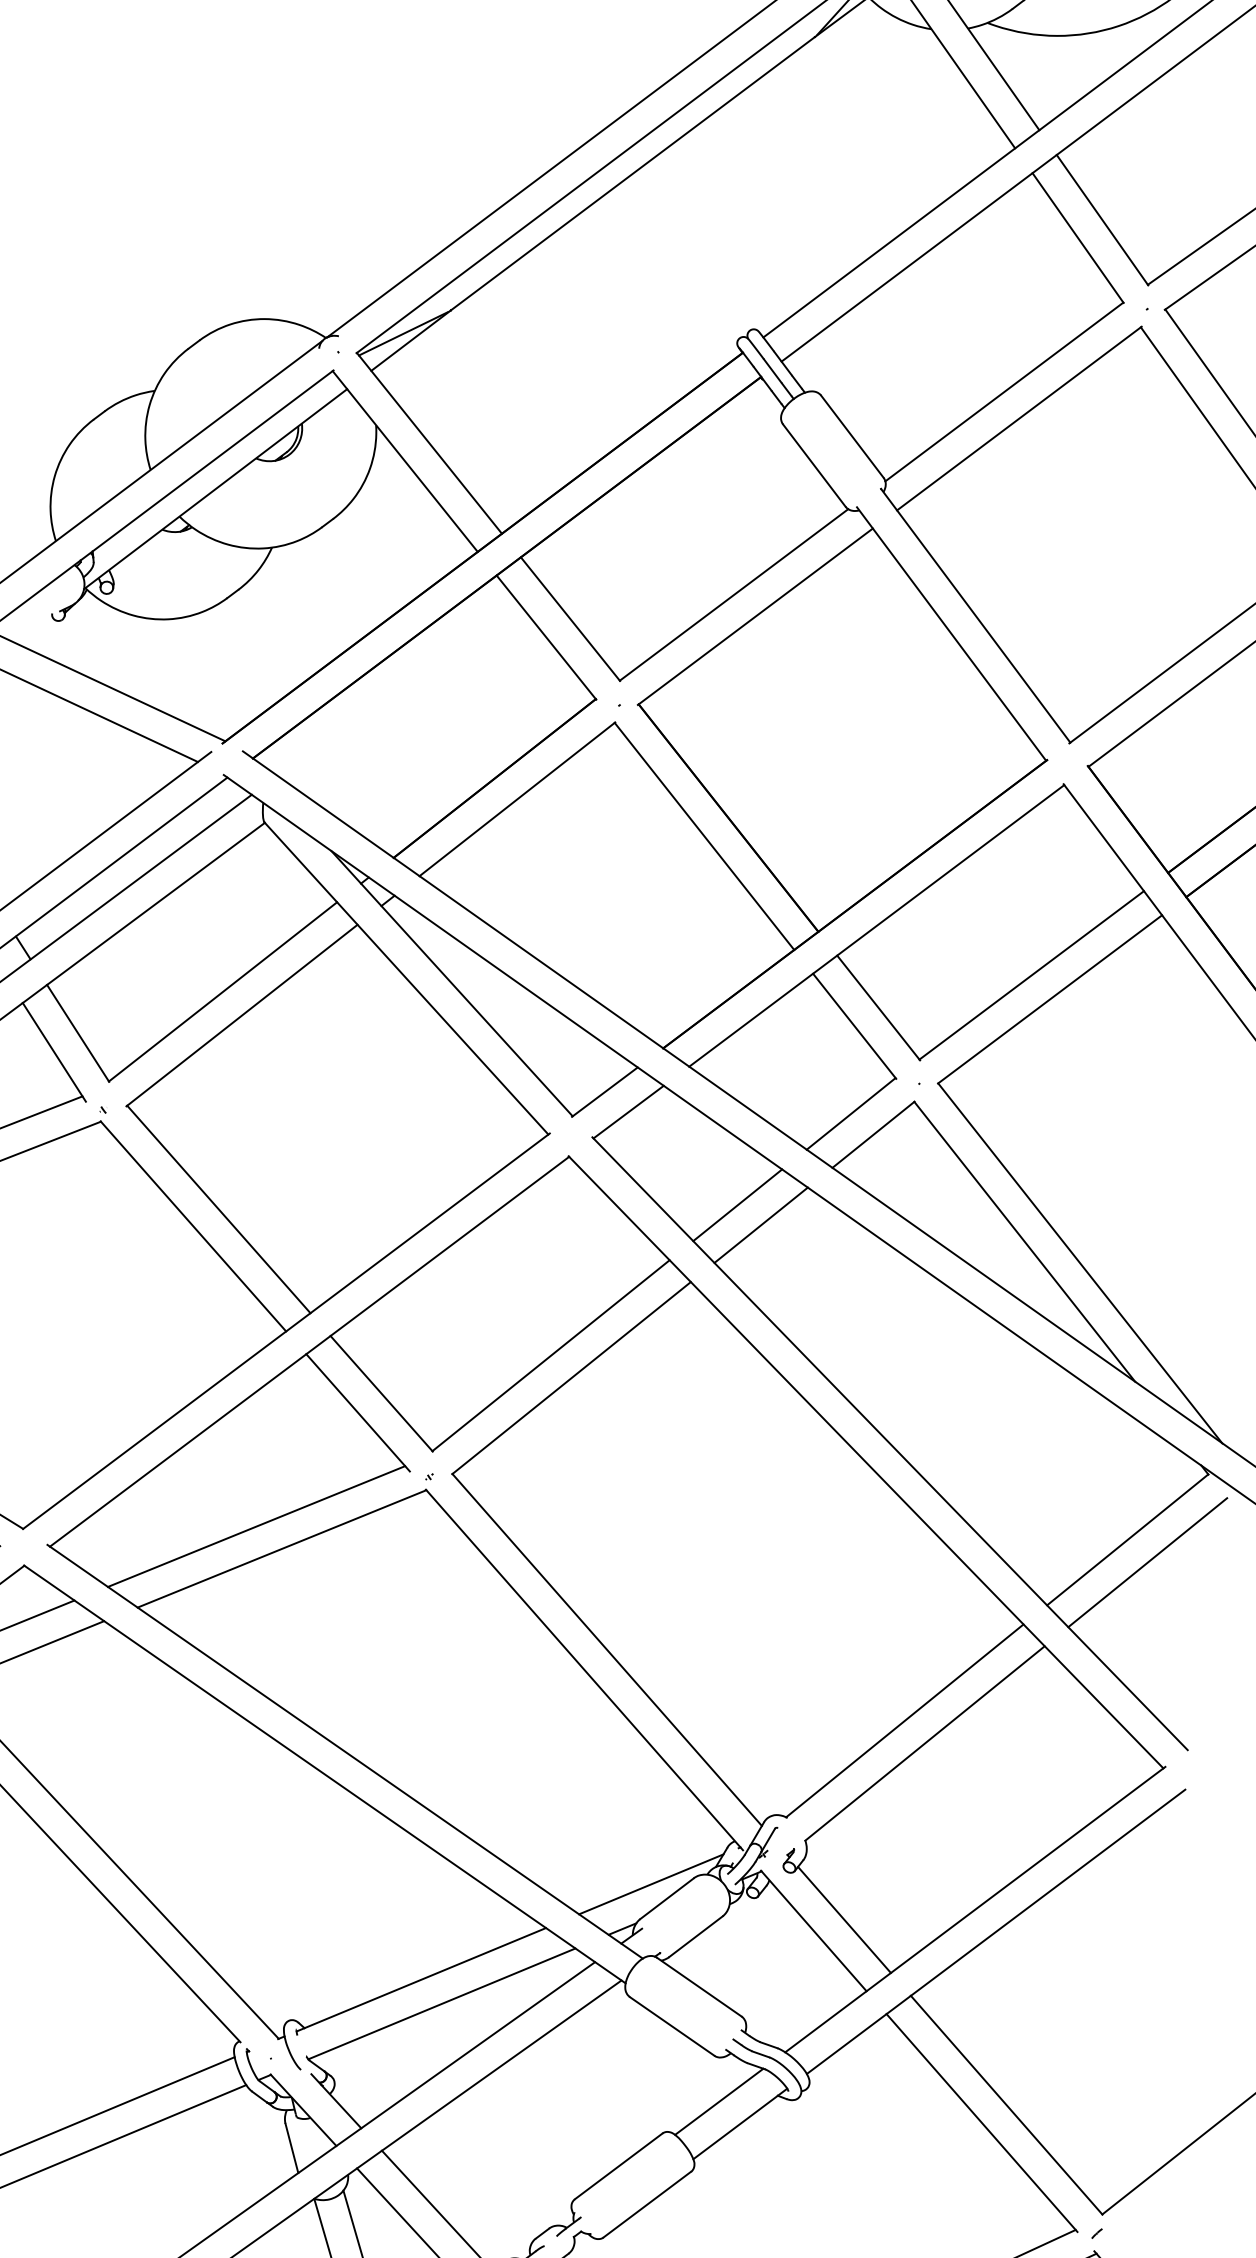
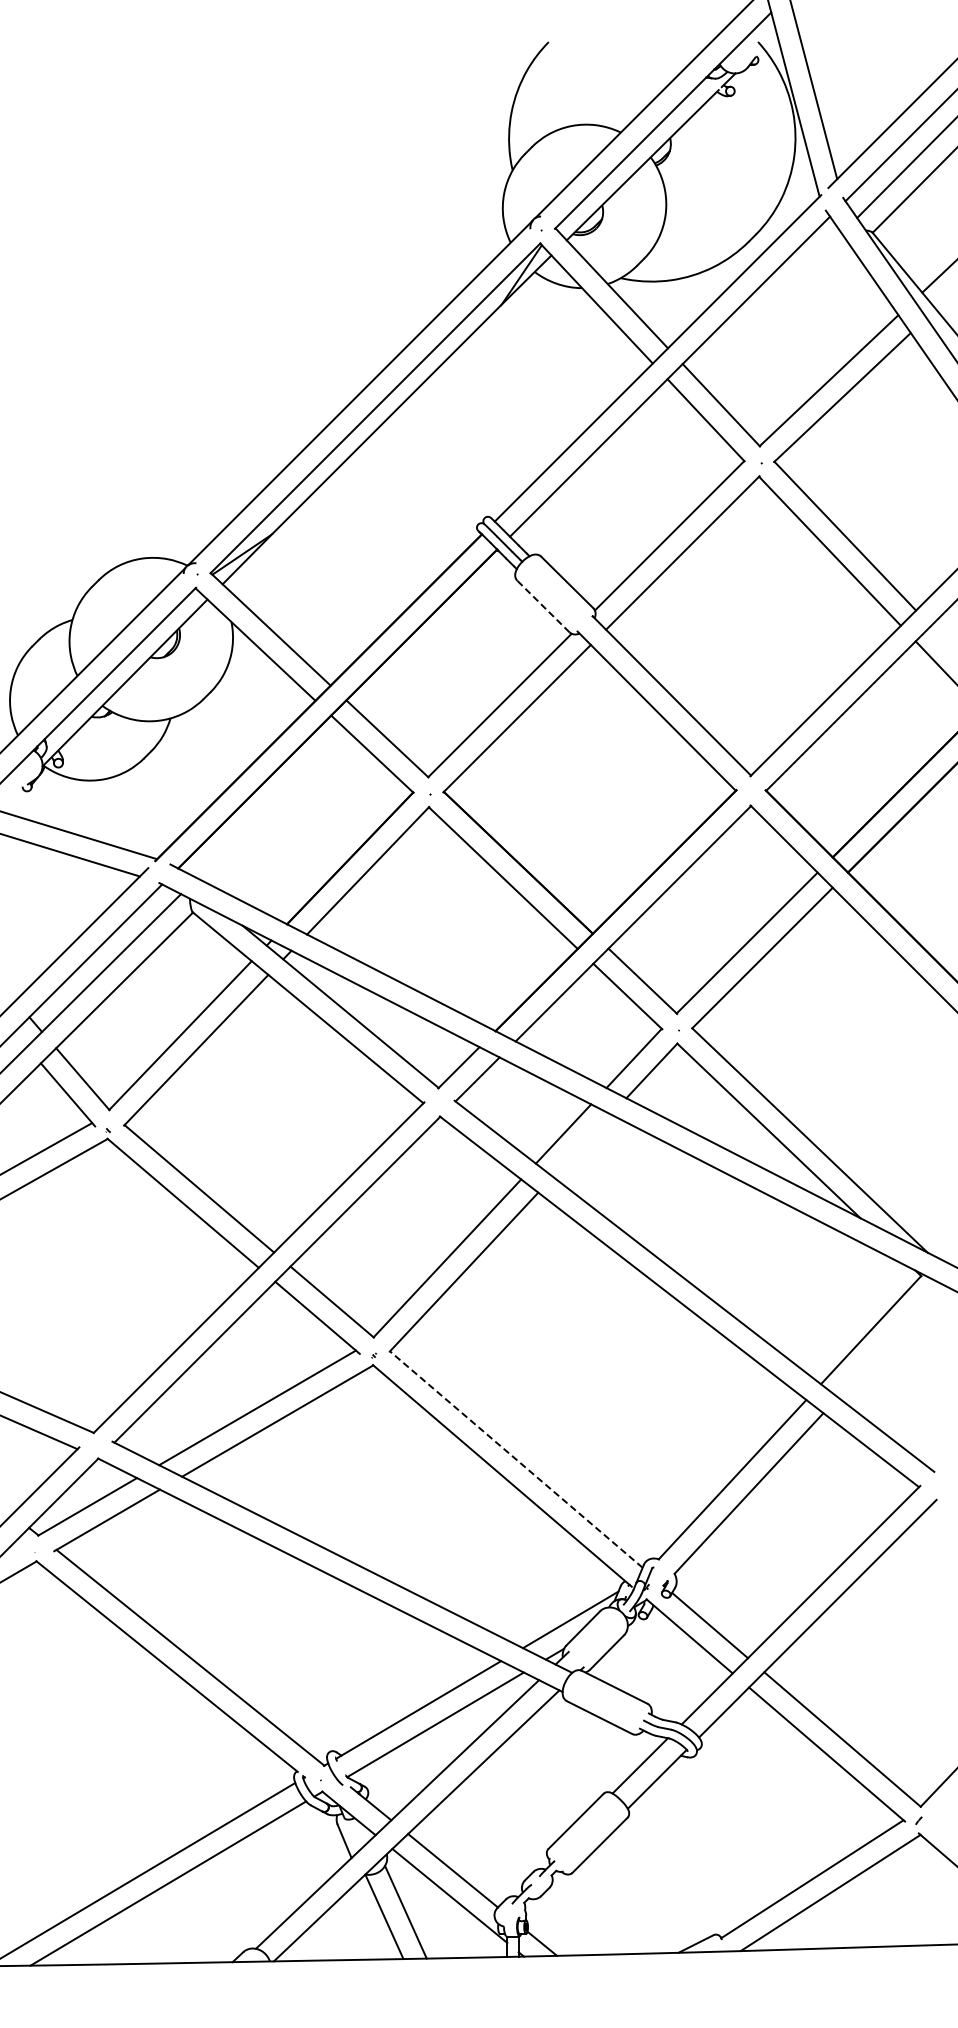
line: (814, 465) -> (543, 606), solid -> dashed
line: (761, 1225) -> (582, 1145), removed
line: (1147, 1561) -> (887, 1343), removed
line: (606, 1649) -> (515, 1459), solid -> dashed

